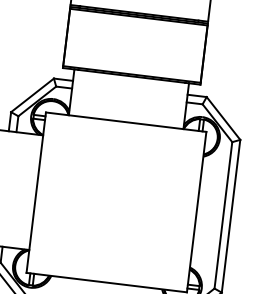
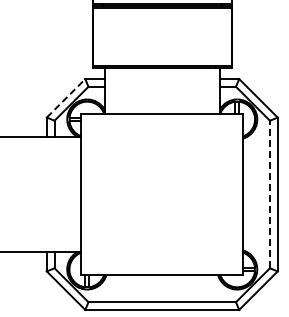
line: (33, 94) -> (66, 97), solid -> dashed
line: (222, 215) -> (269, 194), solid -> dashed

